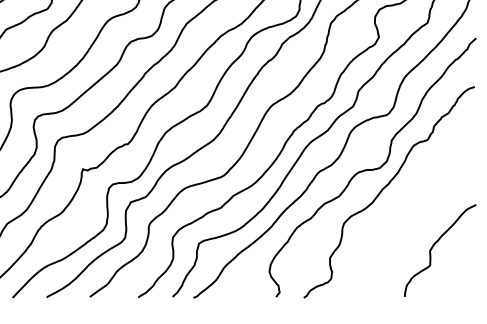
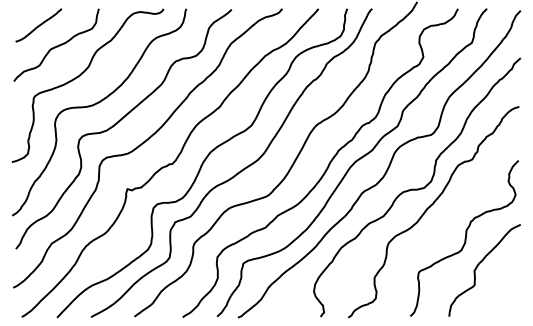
curve: (420, 218) -> (464, 238), added

